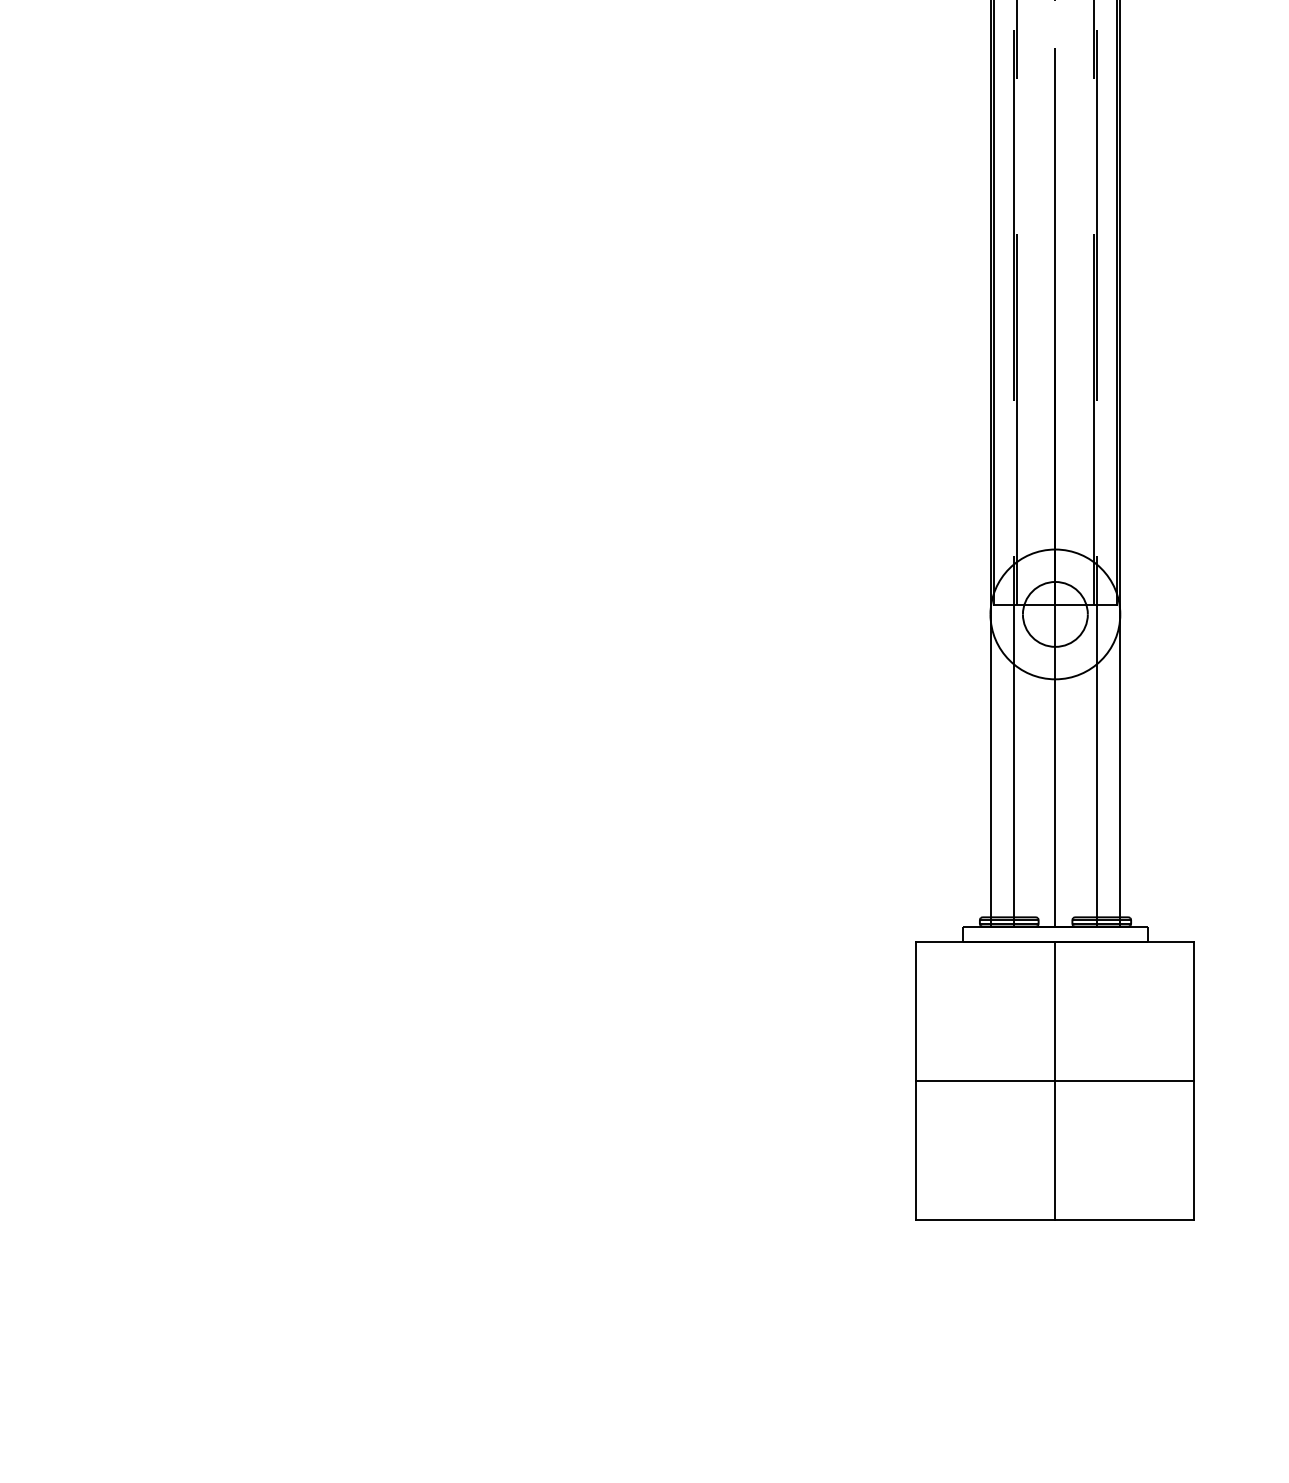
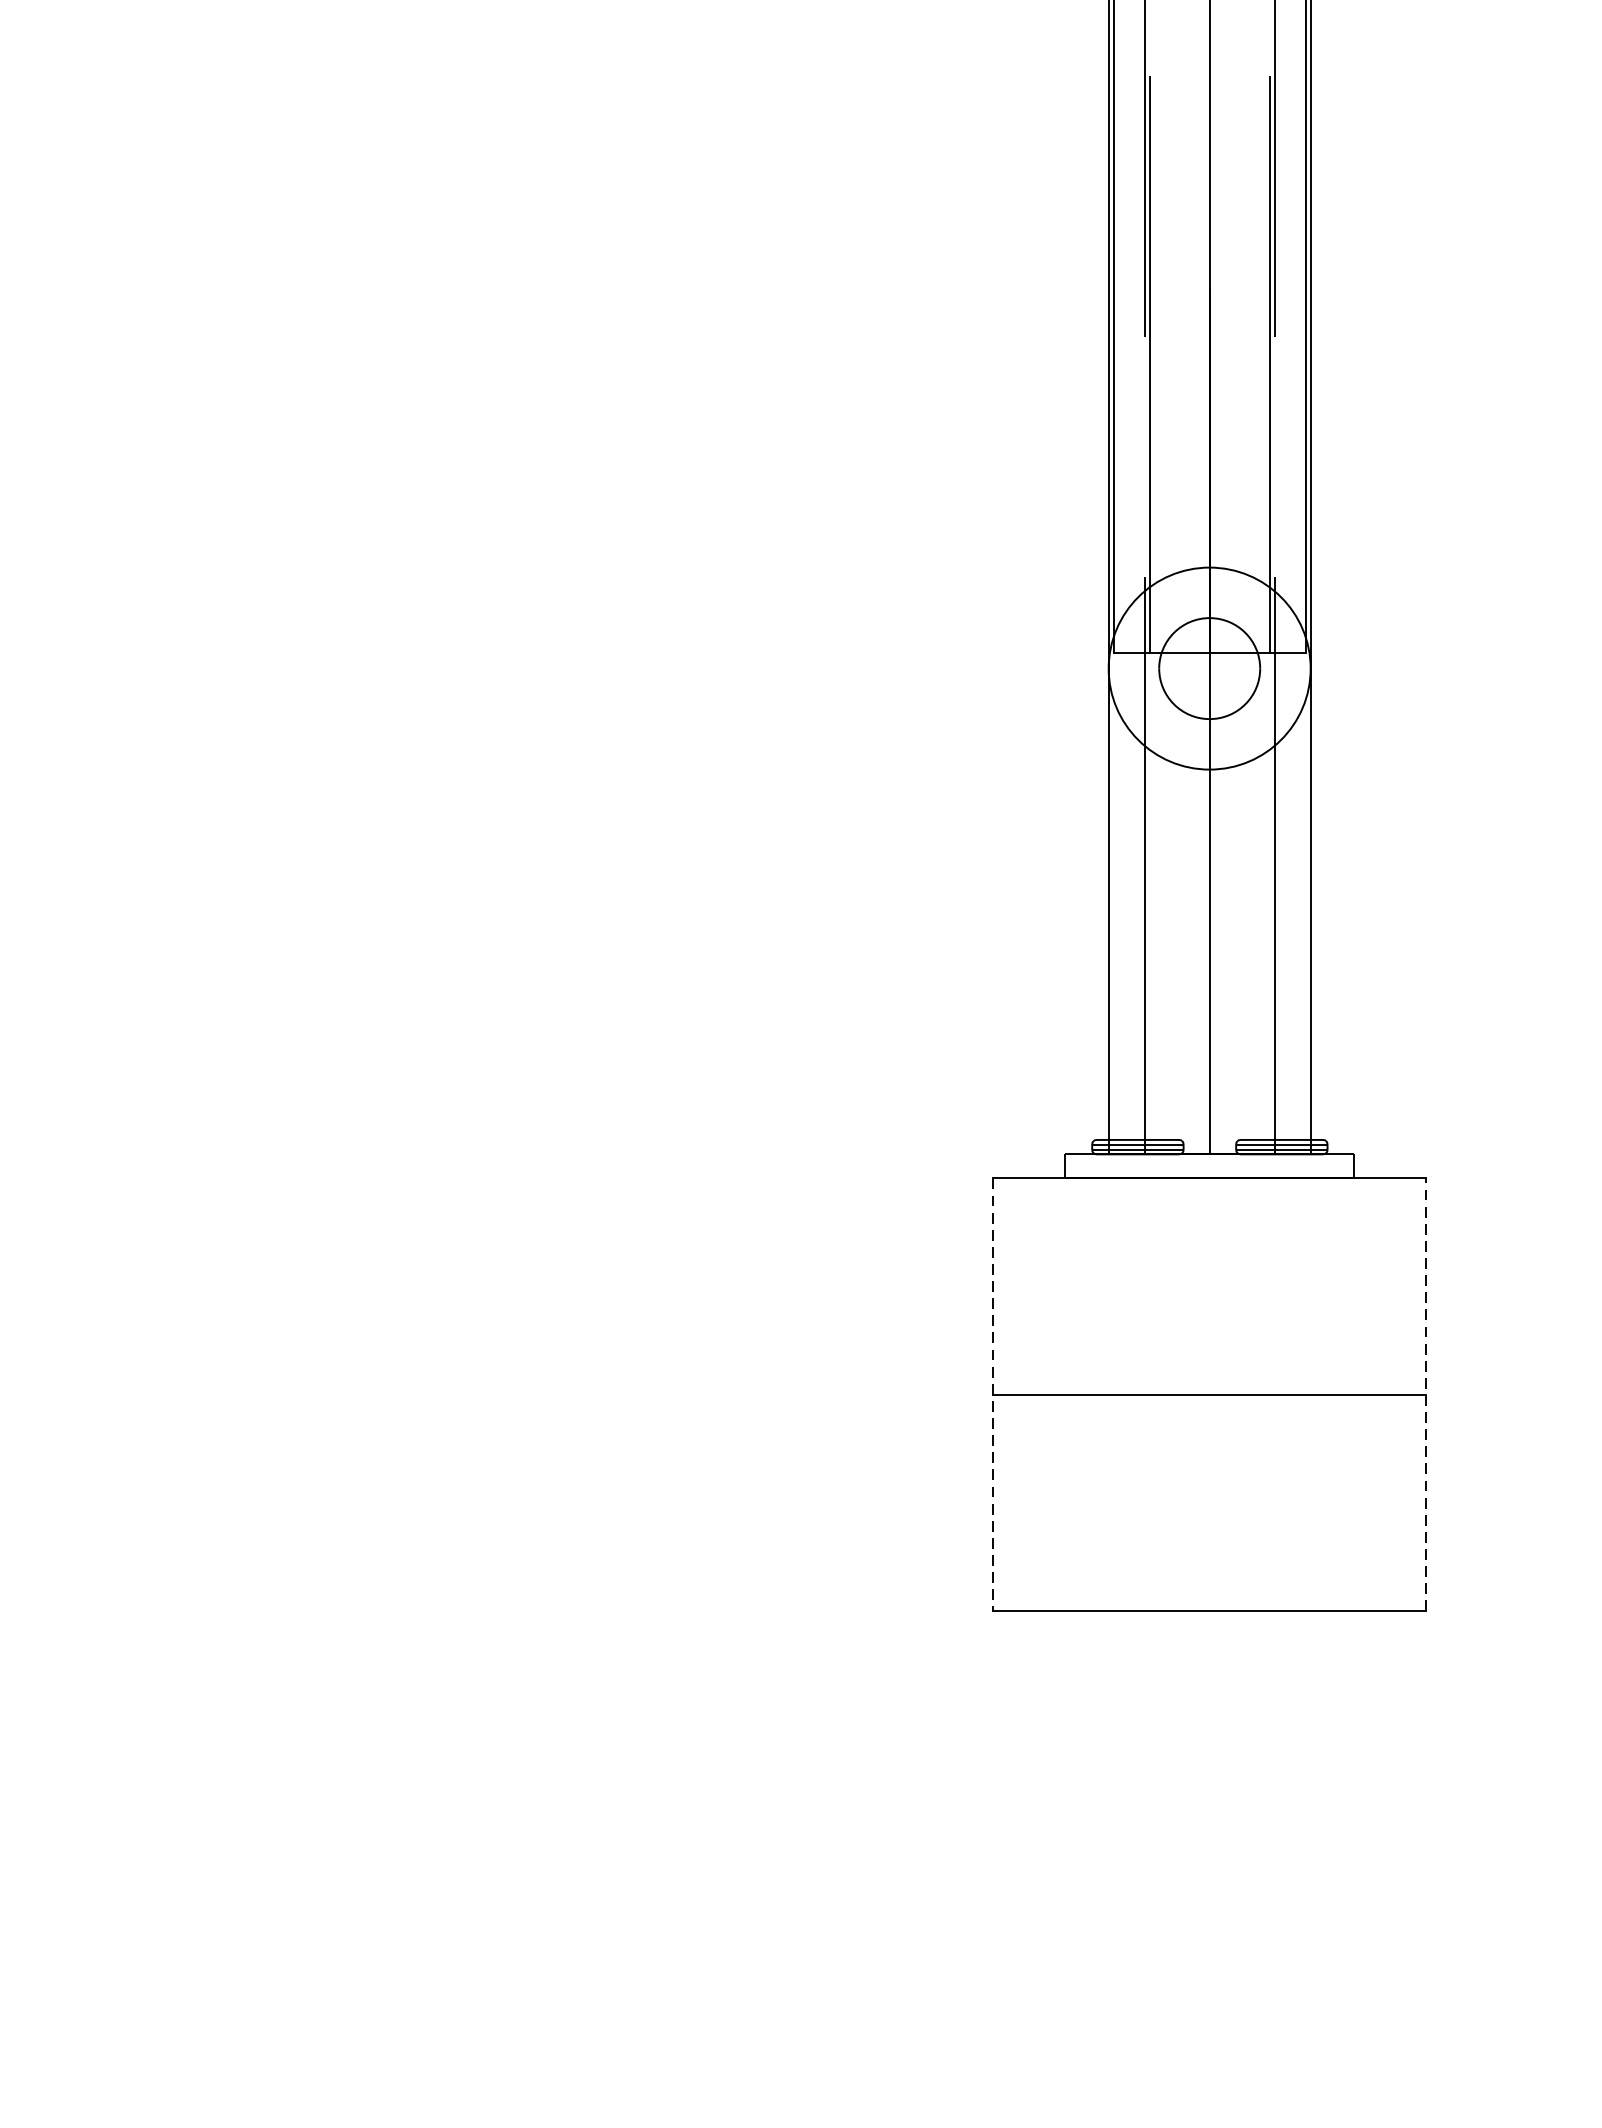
line: (1194, 1080) -> (1426, 1393), solid -> dashed
line: (916, 1081) -> (993, 1395), solid -> dashed
line: (1055, 1081) -> (1209, 1395), removed

